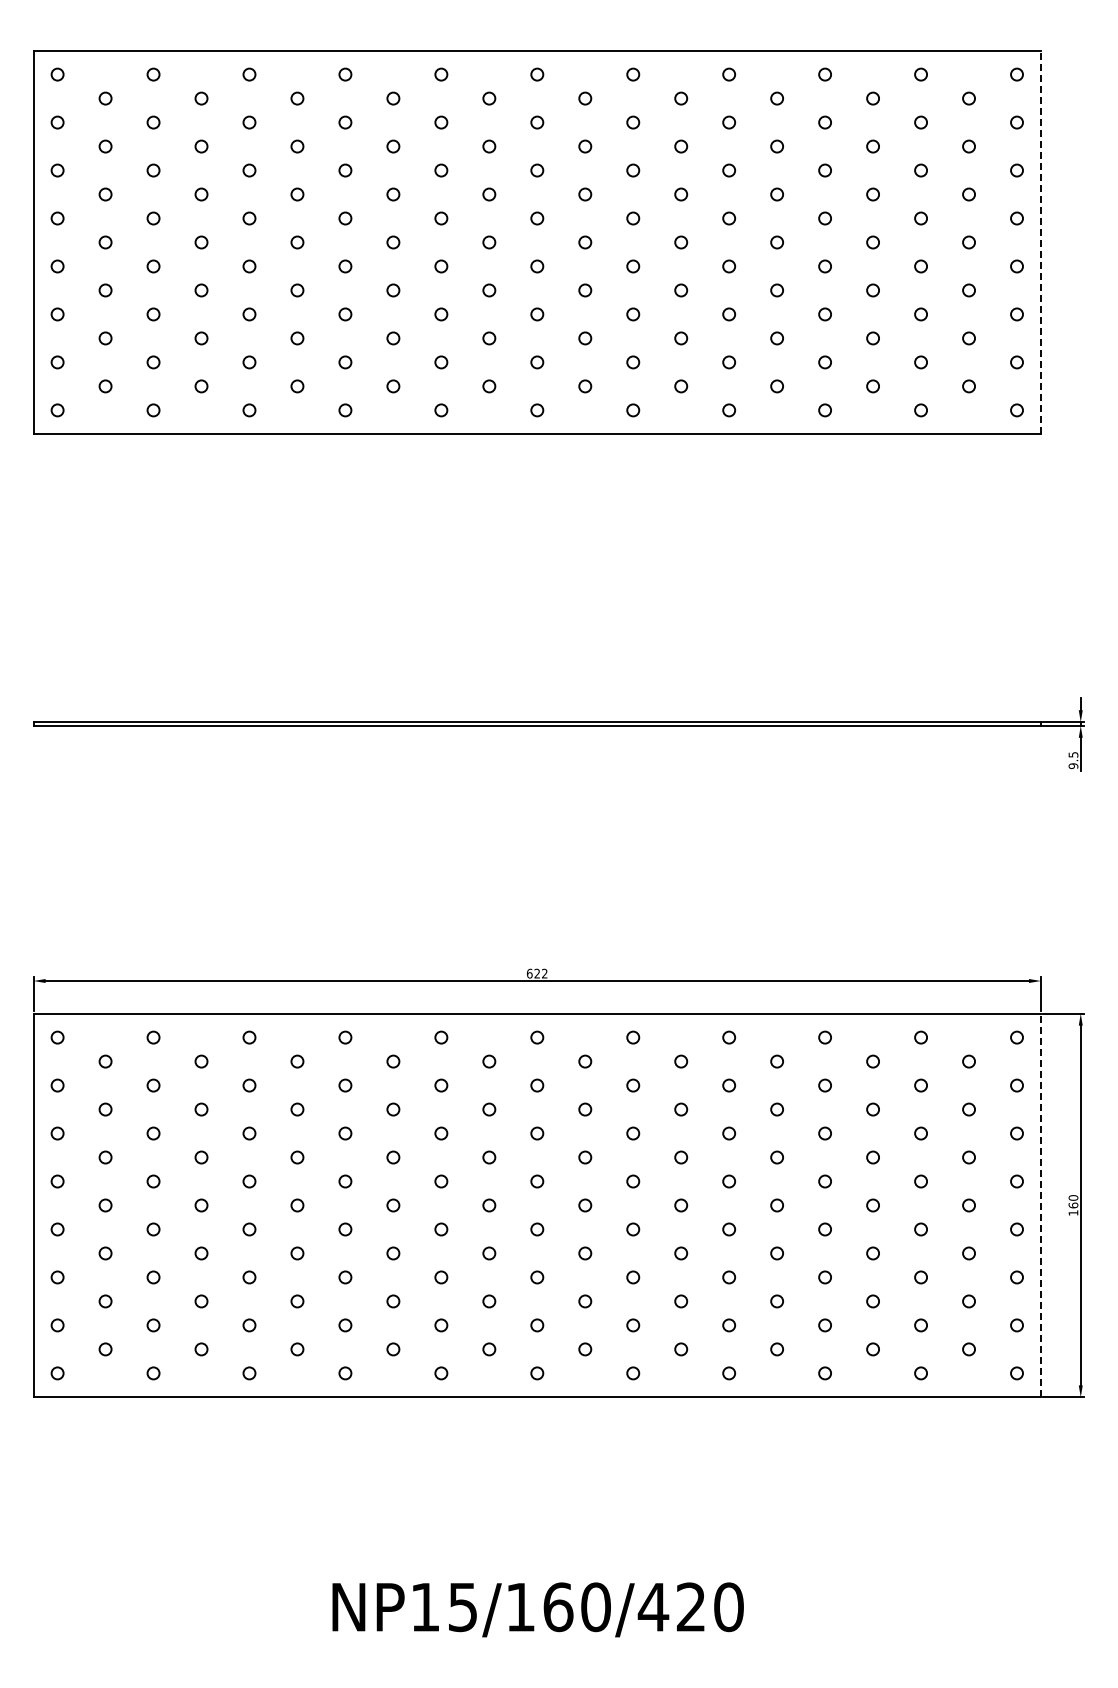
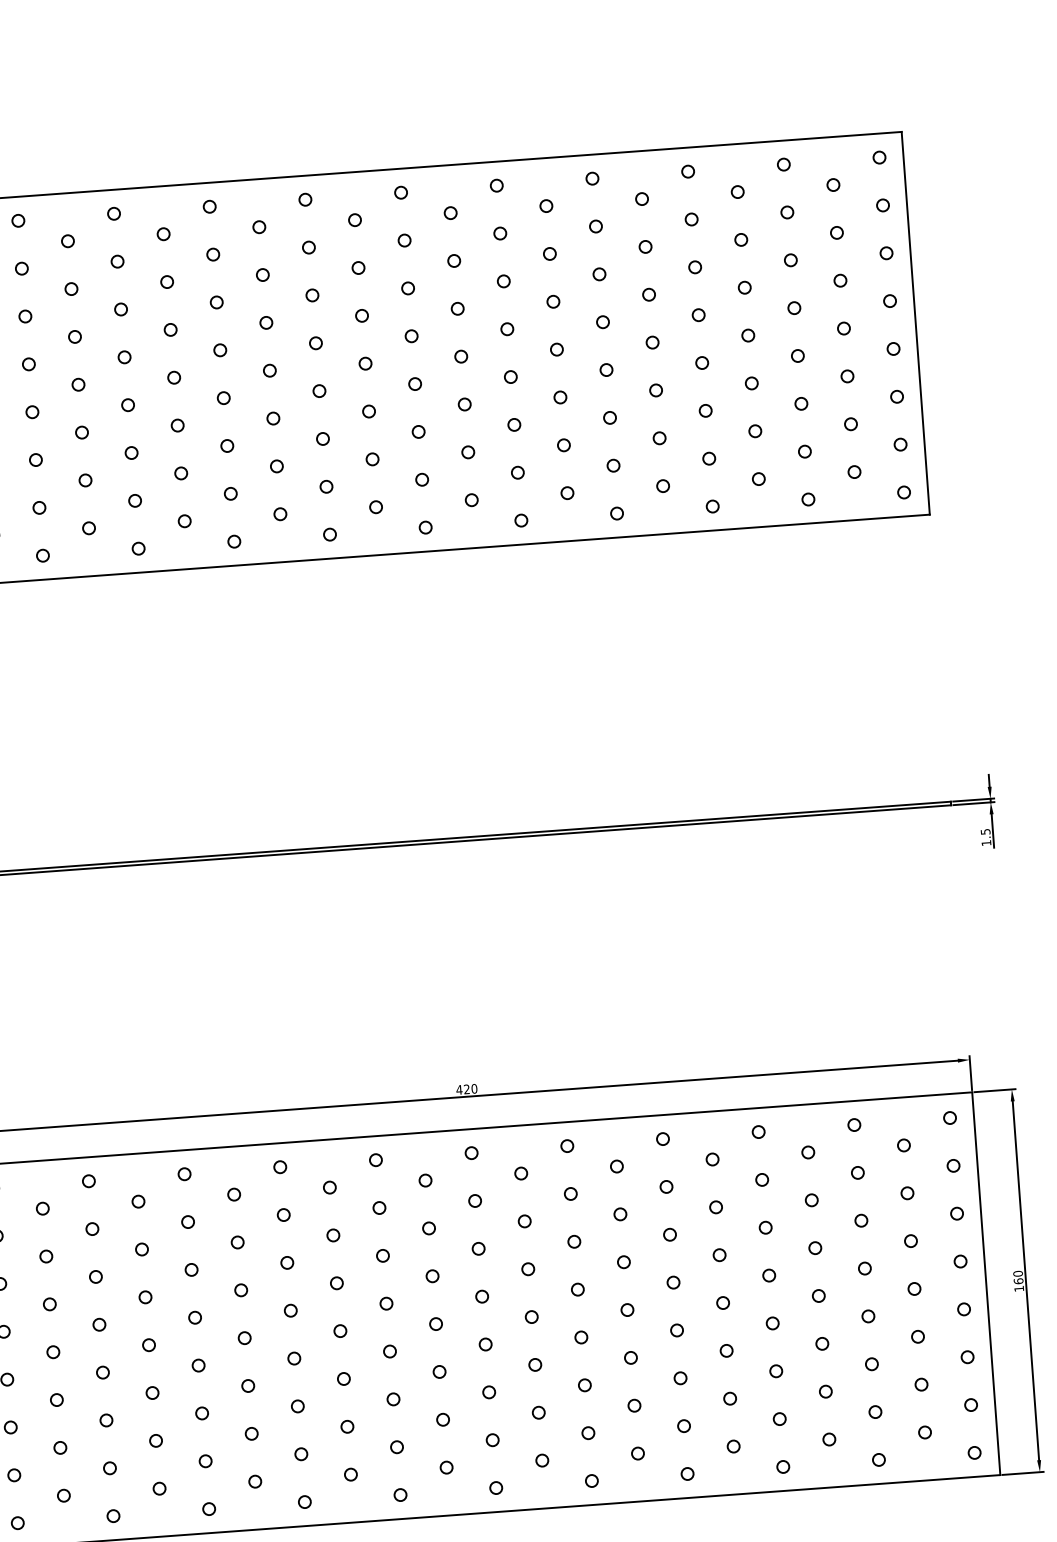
line: (1041, 242) -> (916, 323), dashed -> solid
text: (1073, 766) -> (986, 843), 9.5 -> 1.5
text: (536, 973) -> (466, 1089), 622 -> 420
line: (1041, 1205) -> (986, 1283), dashed -> solid

